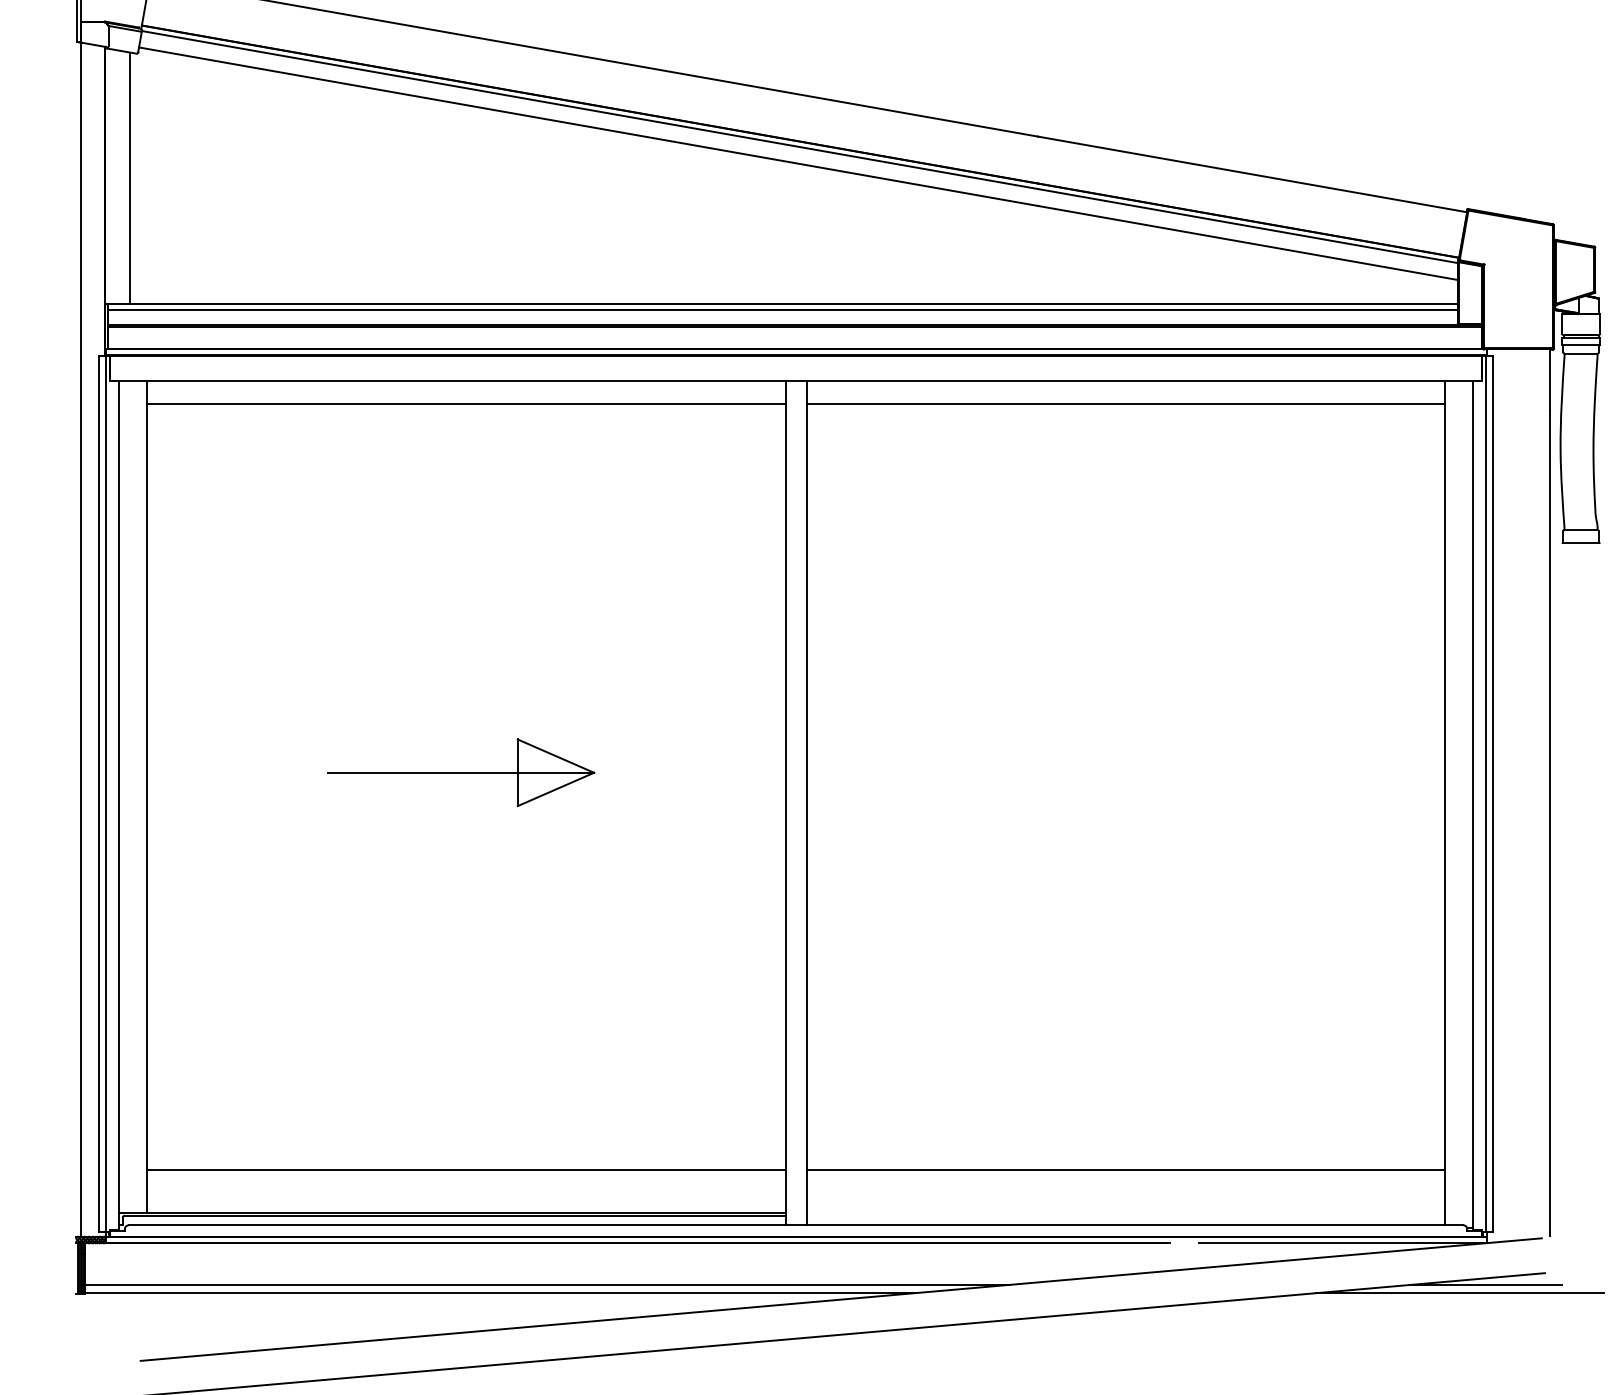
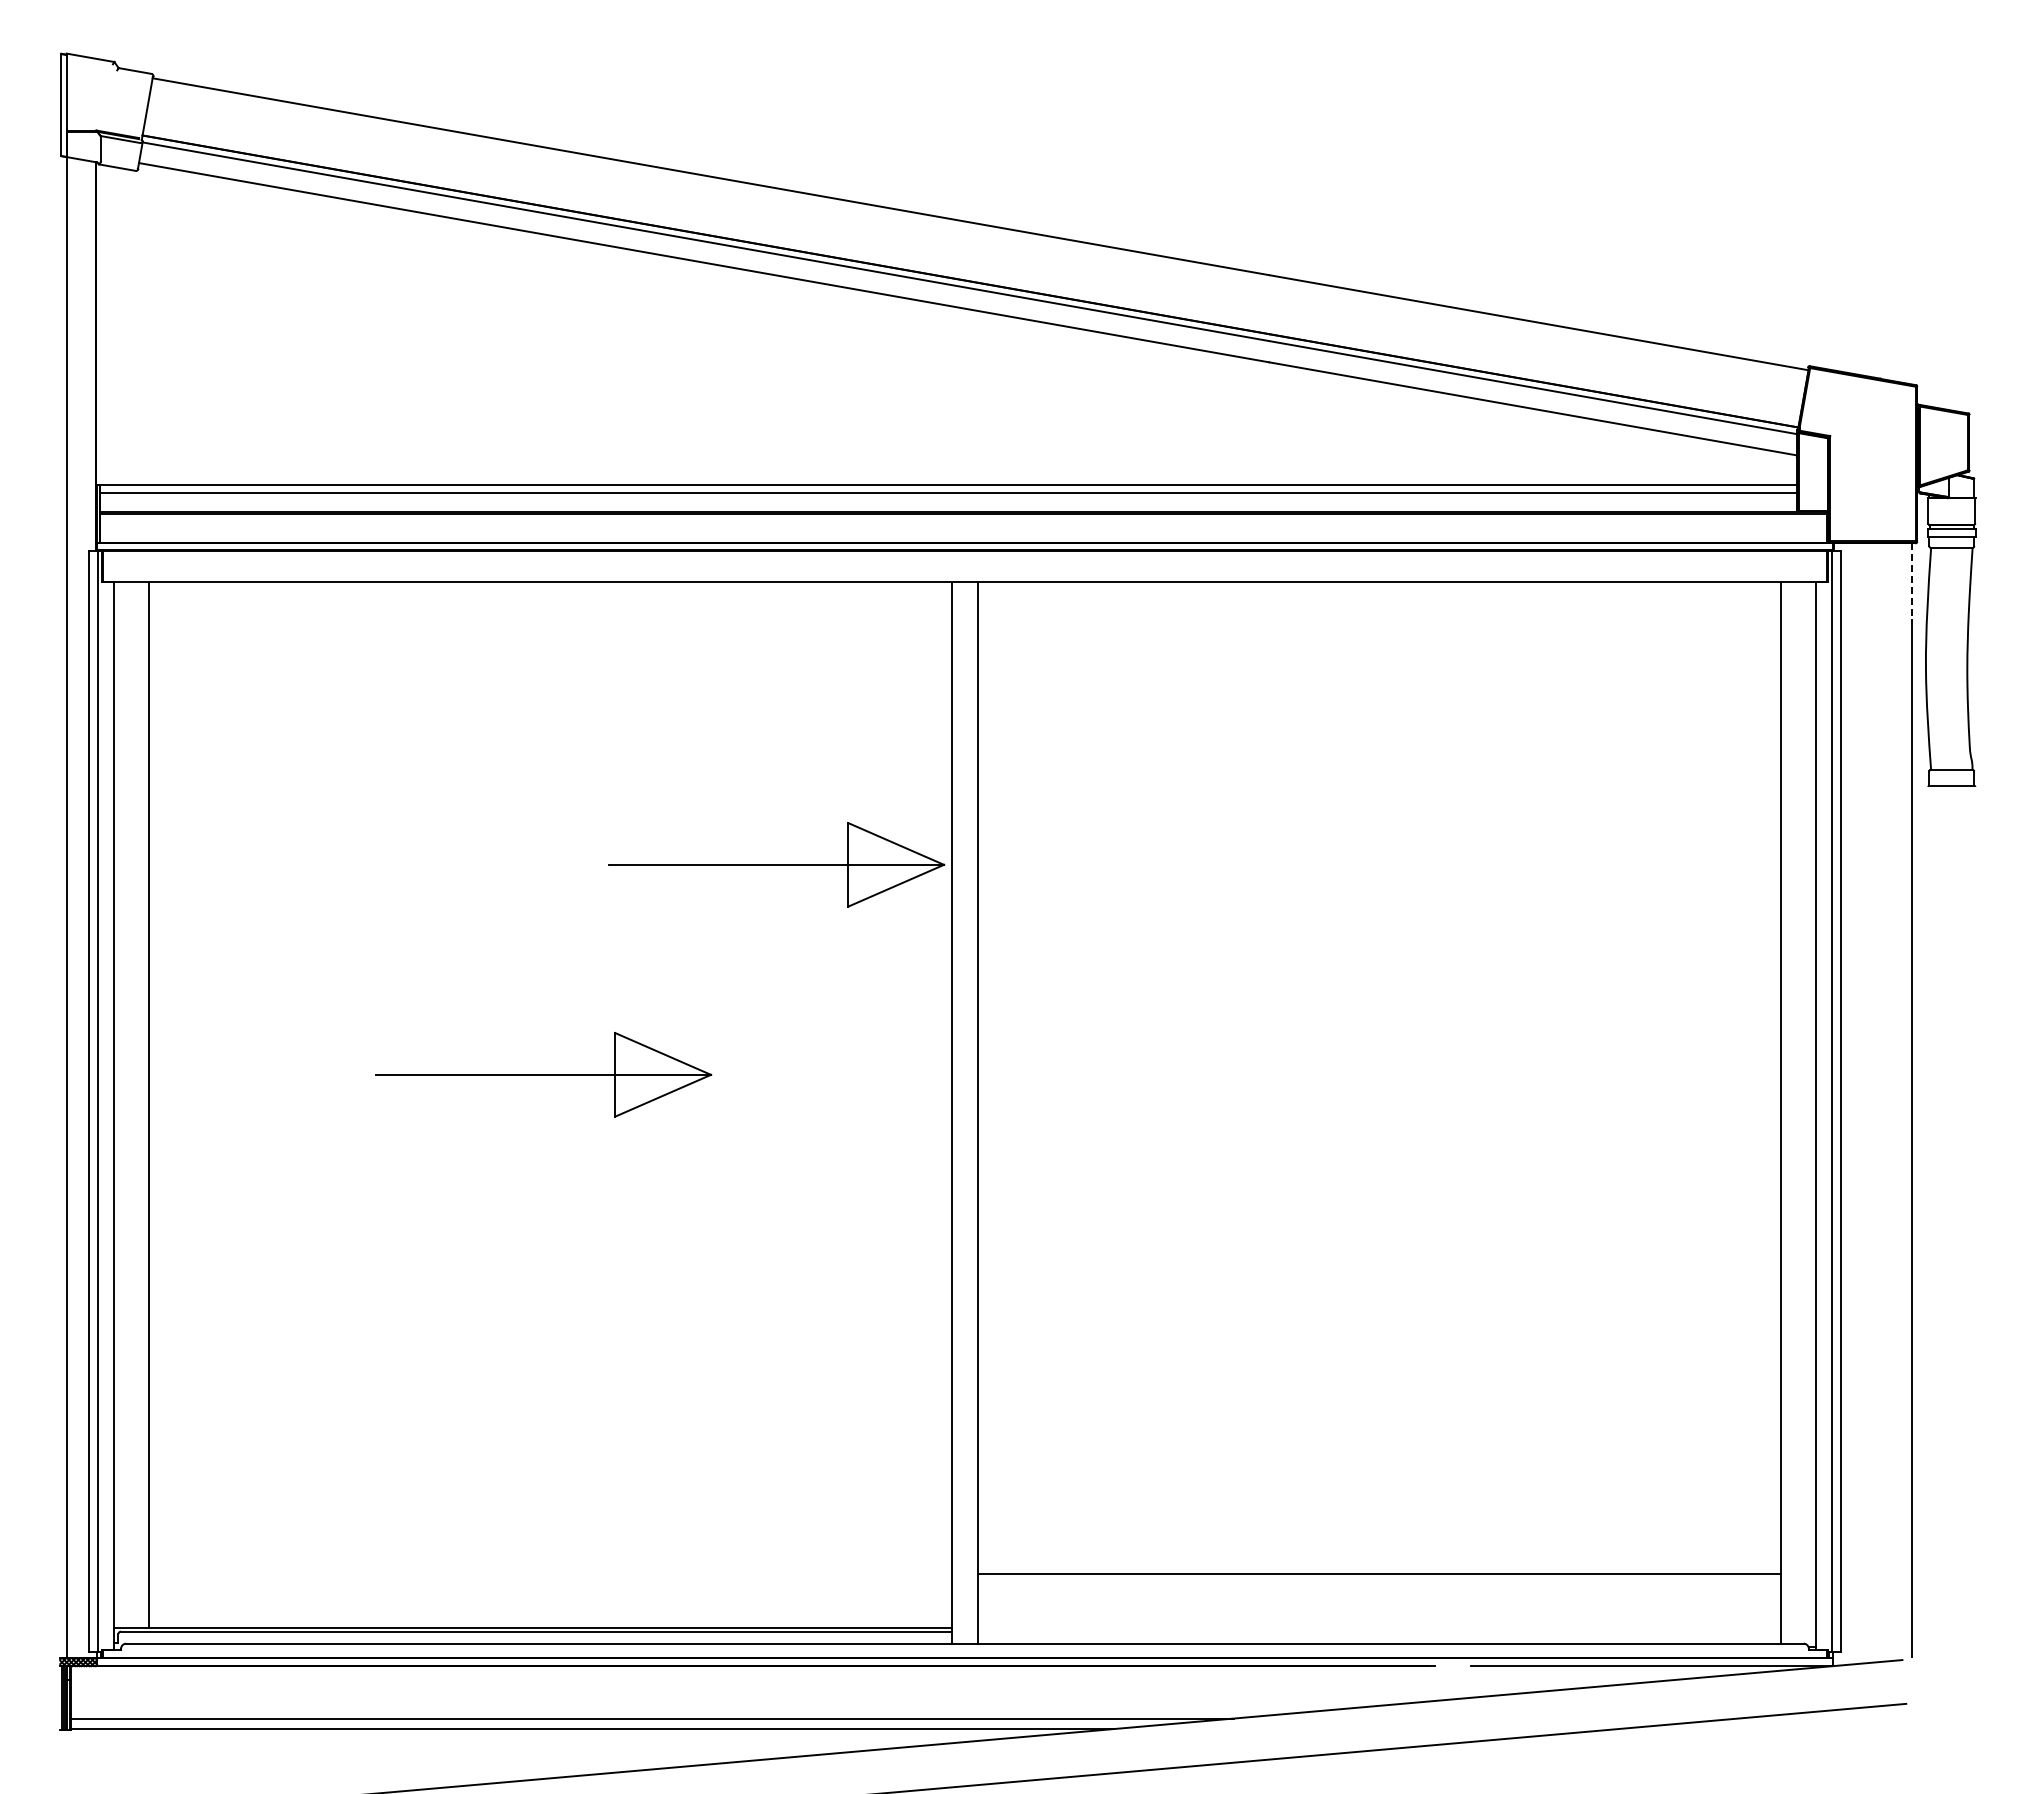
line: (129, 178) -> (127, 327), removed
line: (1549, 380) -> (1912, 581), solid -> dashed
line: (466, 403) -> (550, 610), removed
line: (1125, 403) -> (1379, 610), removed
part: (646, 605) -> (776, 864), added
line: (466, 1170) -> (550, 1574), removed
line: (1486, 1284) -> (1832, 1718), removed
line: (1459, 1293) -> (1799, 1729), removed

